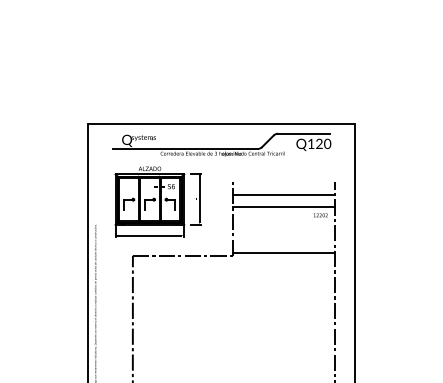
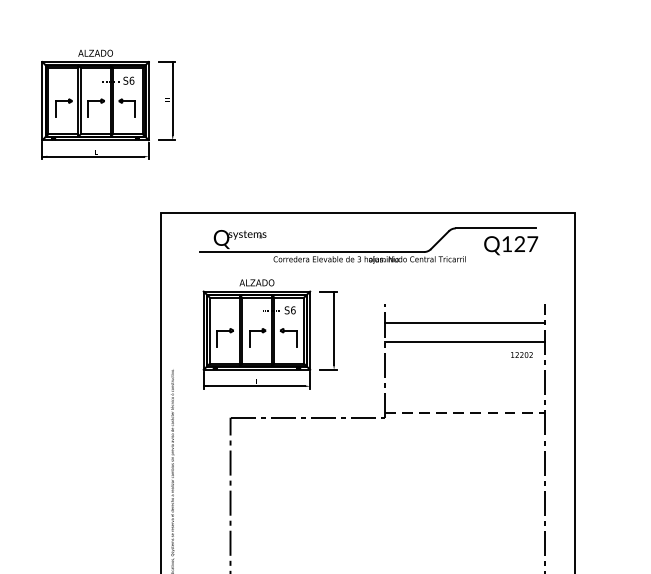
part: (53, 53) -> (107, 103), added
text: (327, 143) -> (532, 243), Q120 -> Q127
line: (284, 253) -> (465, 414), solid -> dashed

